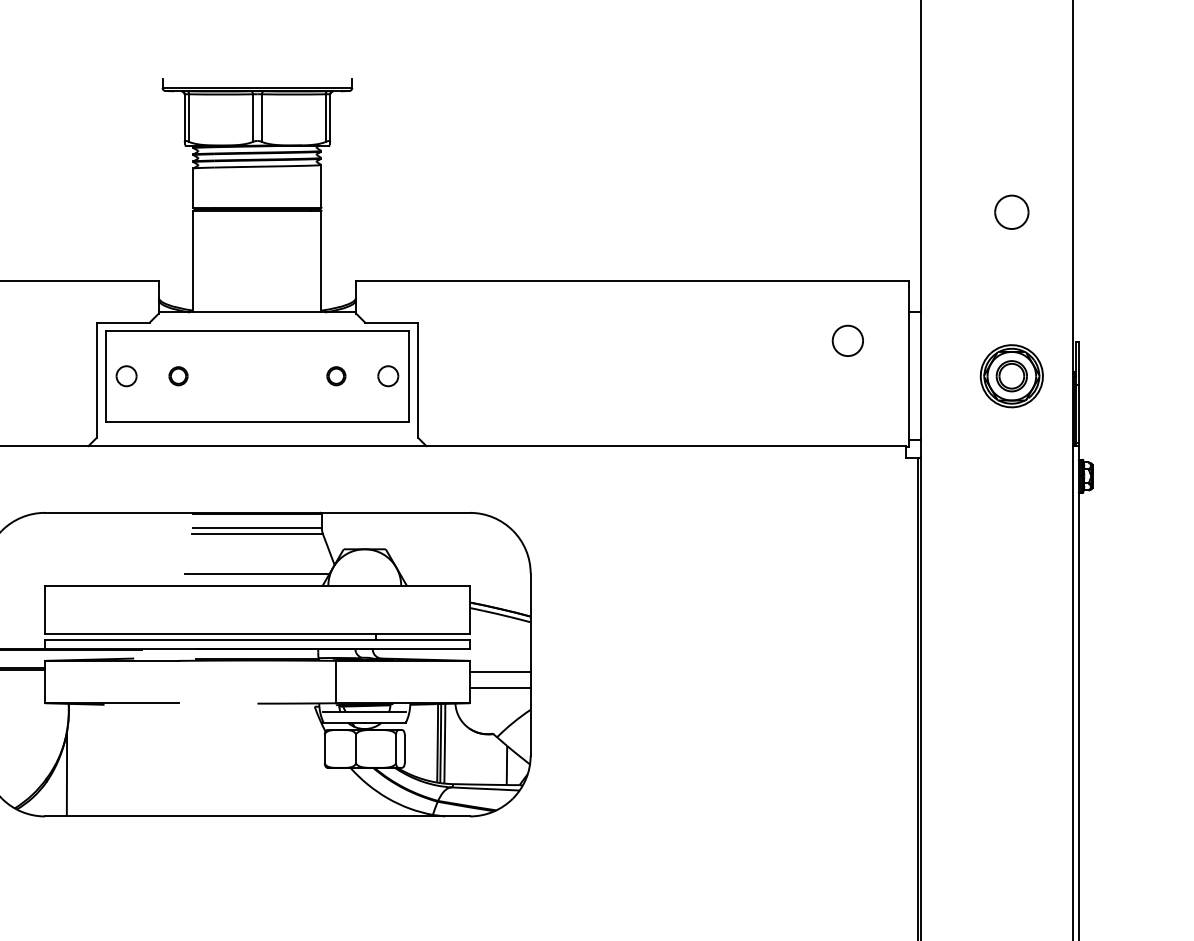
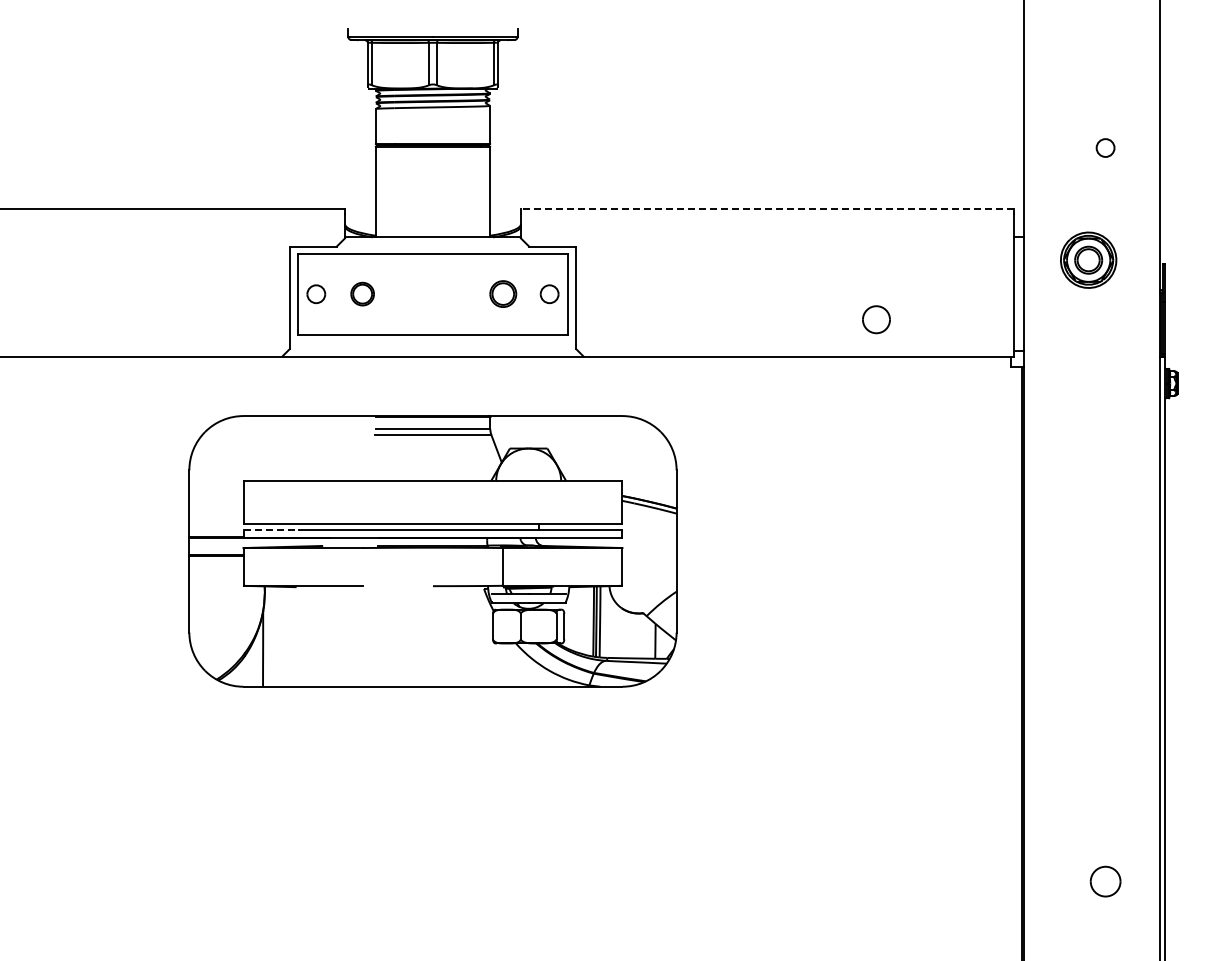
part: (1011, 211) -> (1105, 147), size x0.6
line: (631, 281) -> (766, 209), solid -> dashed
part: (847, 340) -> (876, 319), moved
part: (1011, 375) -> (1088, 259), moved
part: (178, 376) -> (362, 294), size x1.4
part: (336, 376) -> (503, 294), size x1.6
line: (256, 573) -> (432, 470), removed
line: (76, 640) -> (271, 529), solid -> dashed
line: (500, 671) -> (649, 557), removed
line: (500, 688) -> (649, 572), removed

